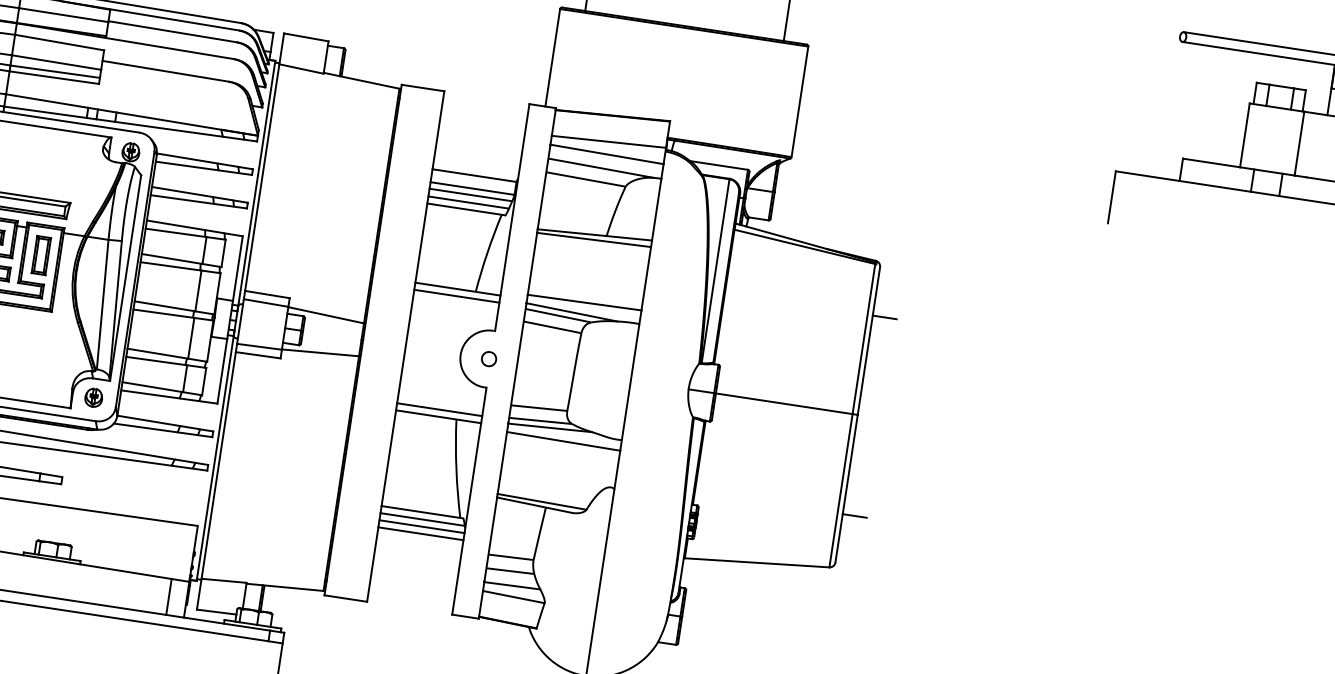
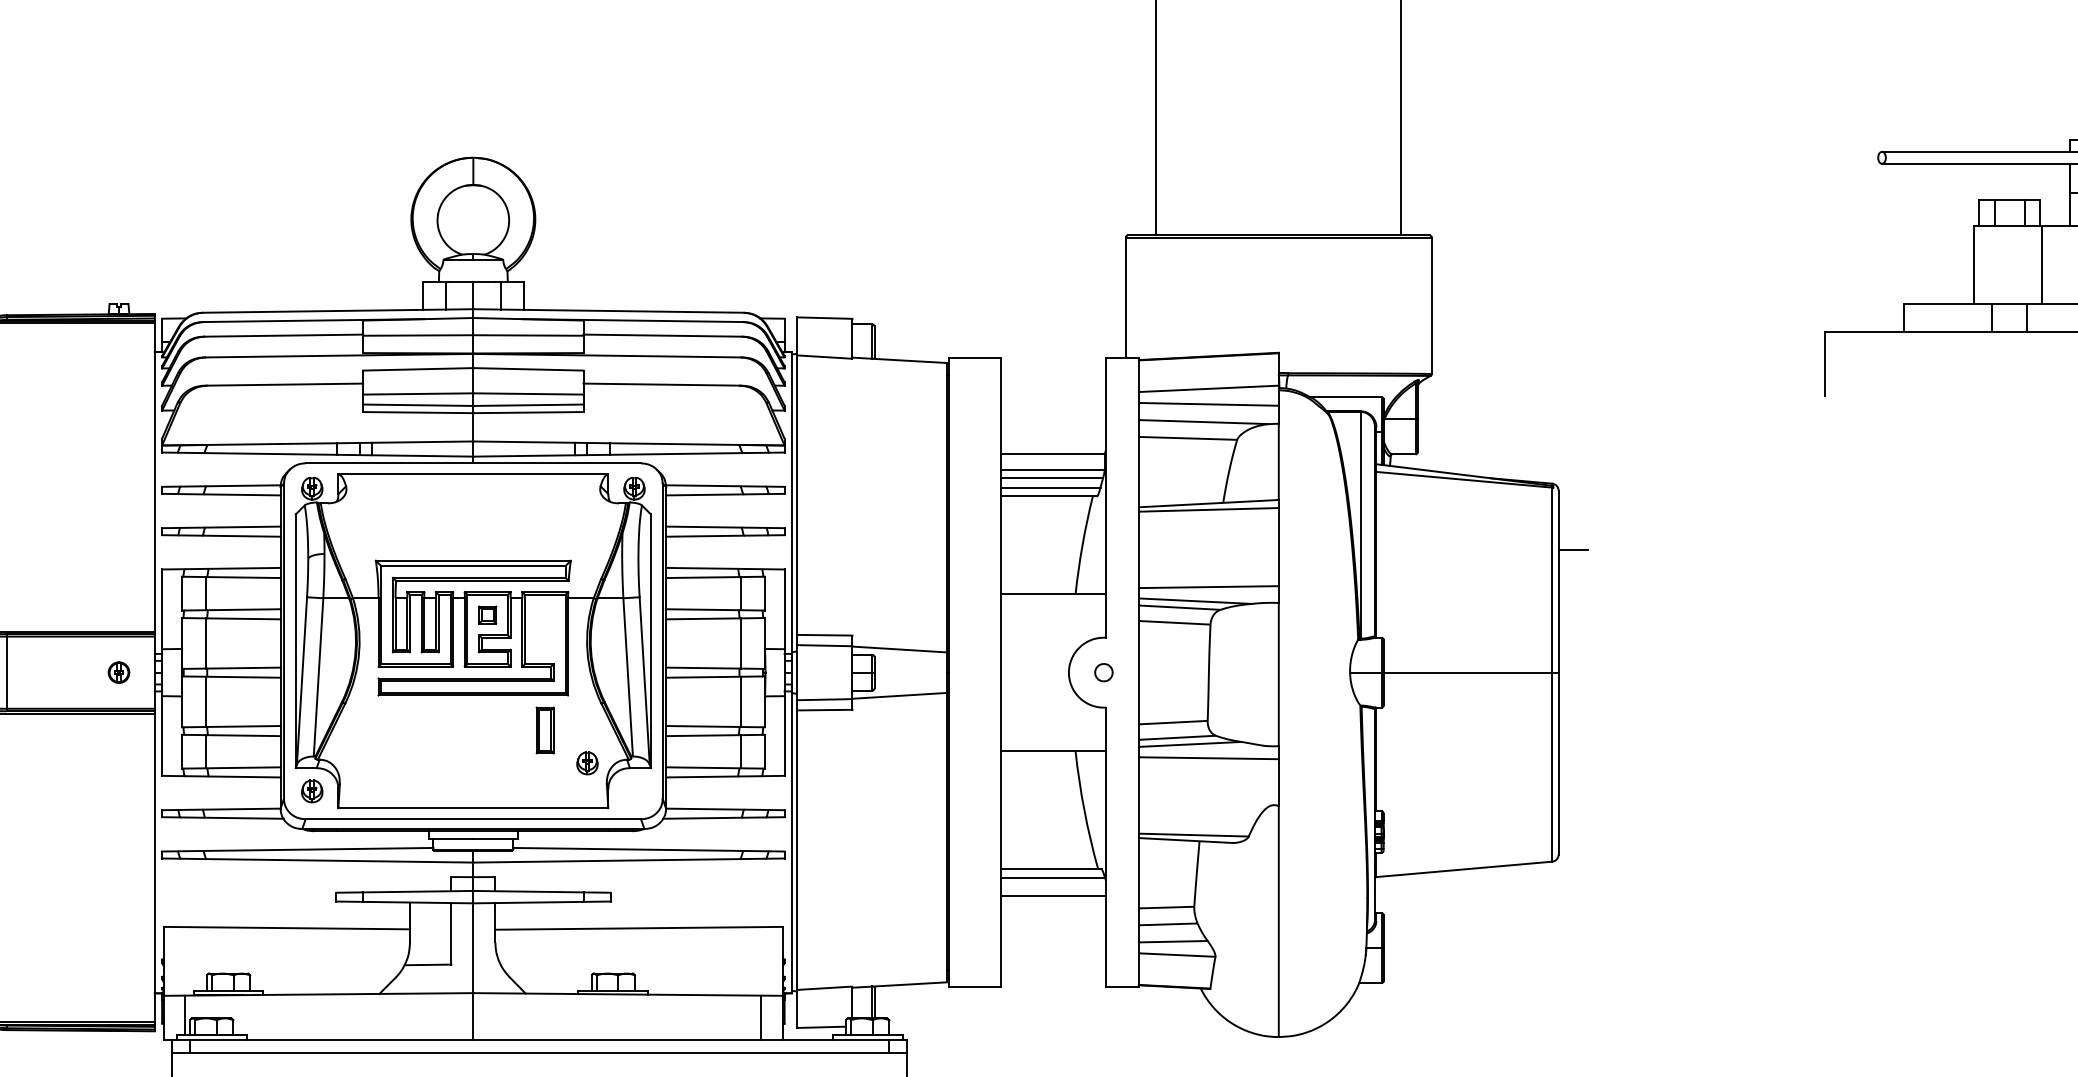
part: (40, 255) -> (544, 730), moved
line: (456, 296) -> (1053, 602), removed
part: (93, 397) -> (587, 763), moved
line: (439, 409) -> (1053, 742), removed
line: (854, 516) -> (1573, 795), removed
line: (421, 526) -> (1053, 886), removed

